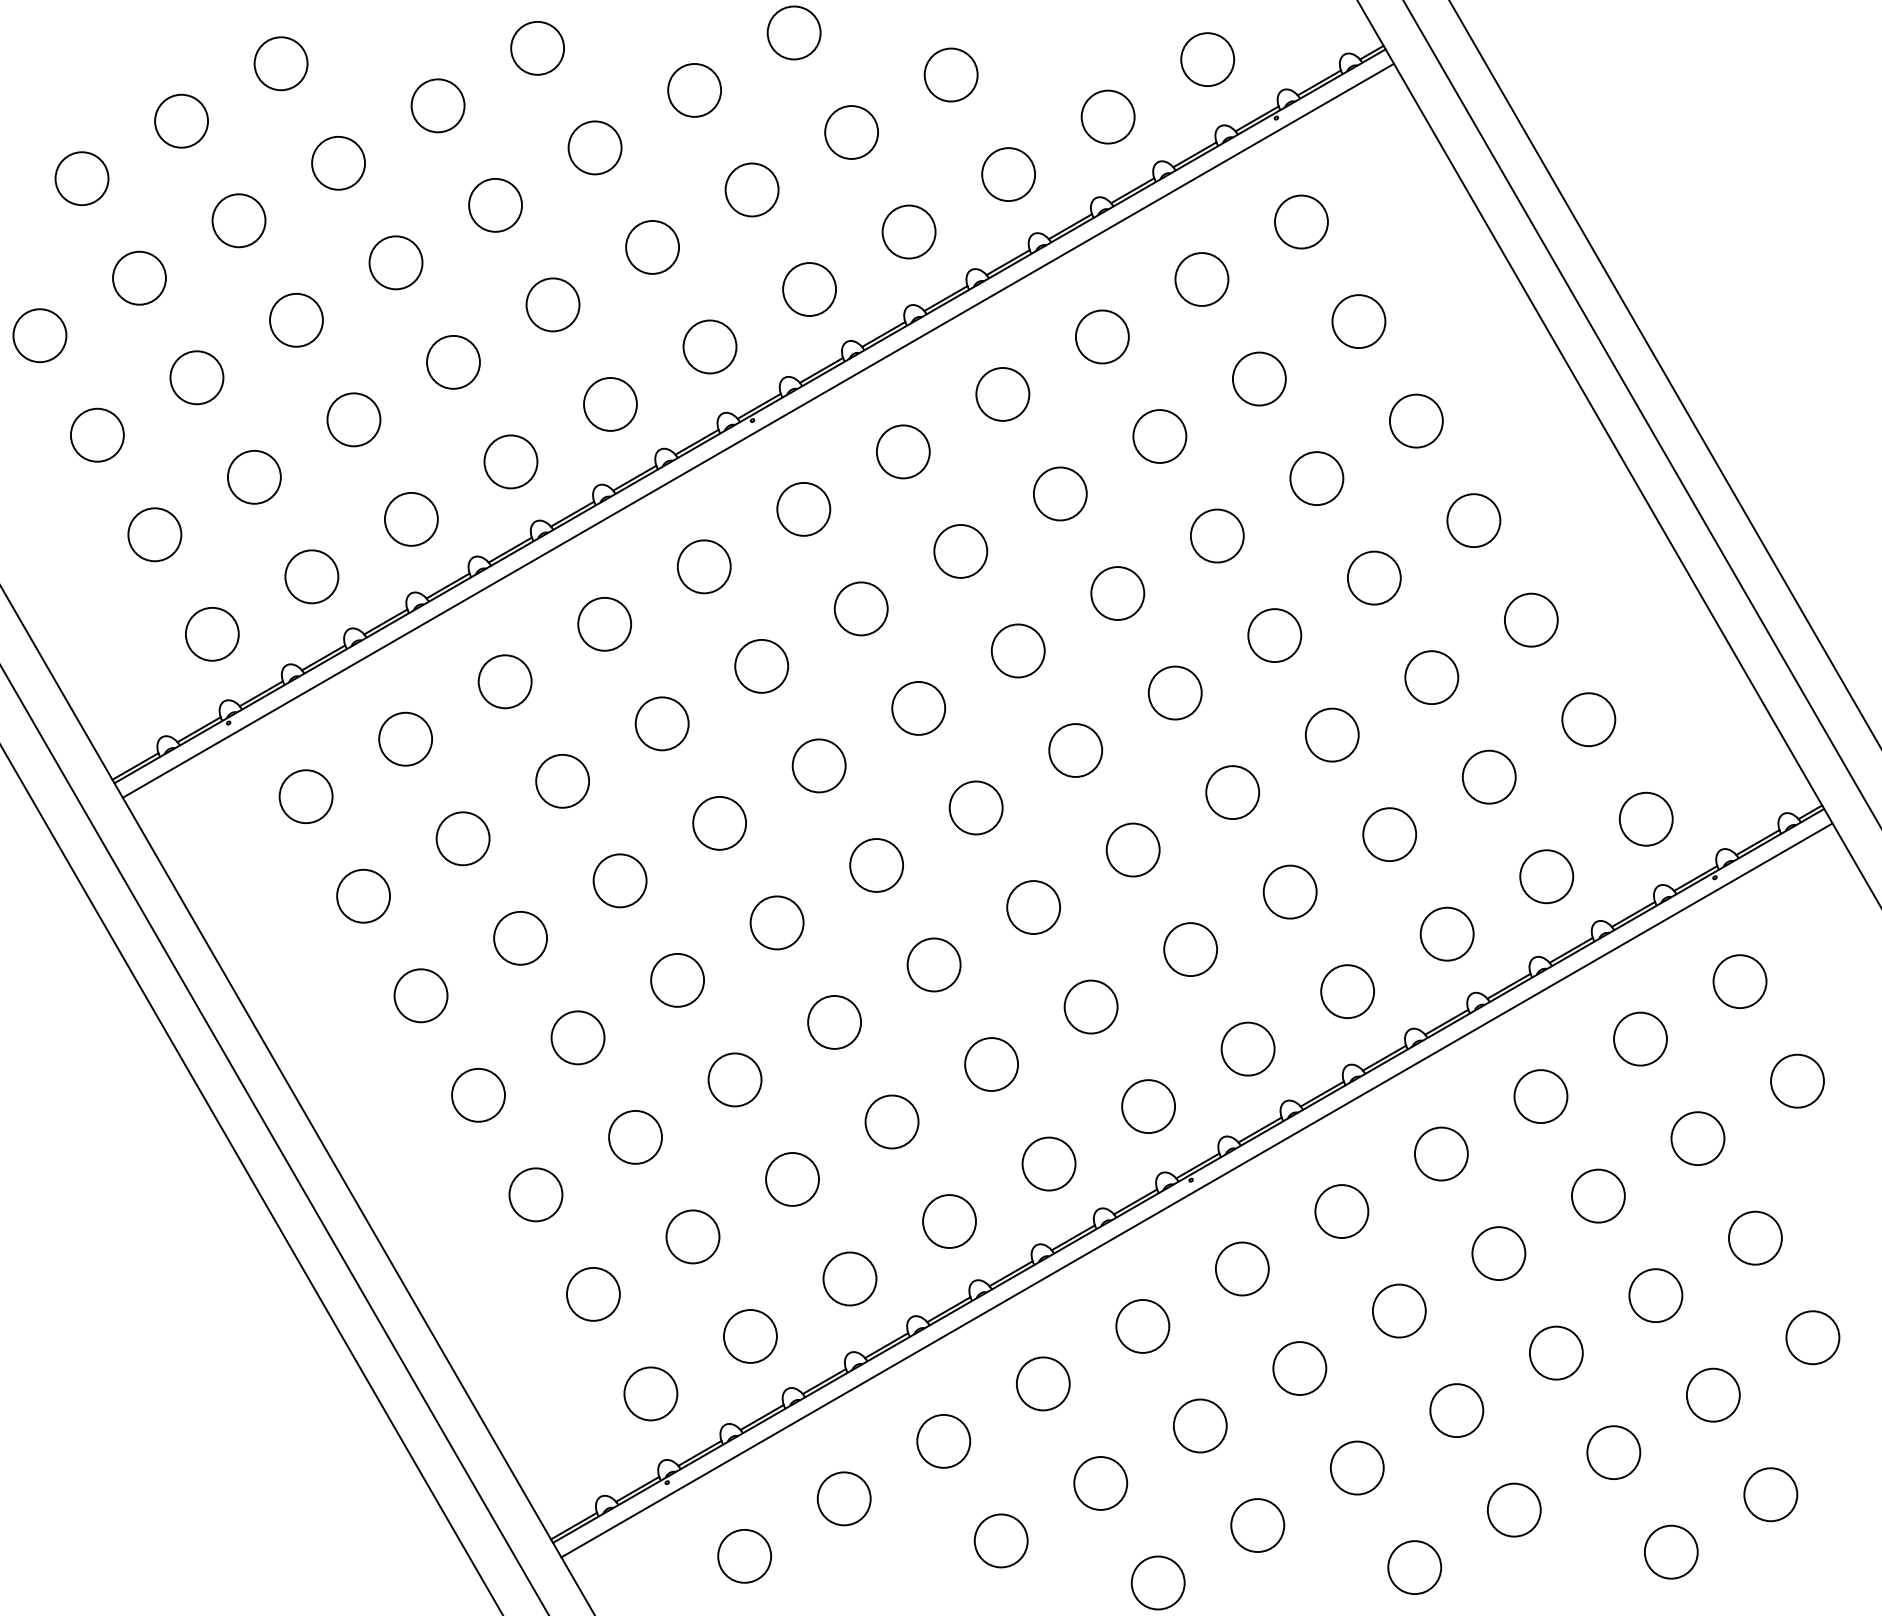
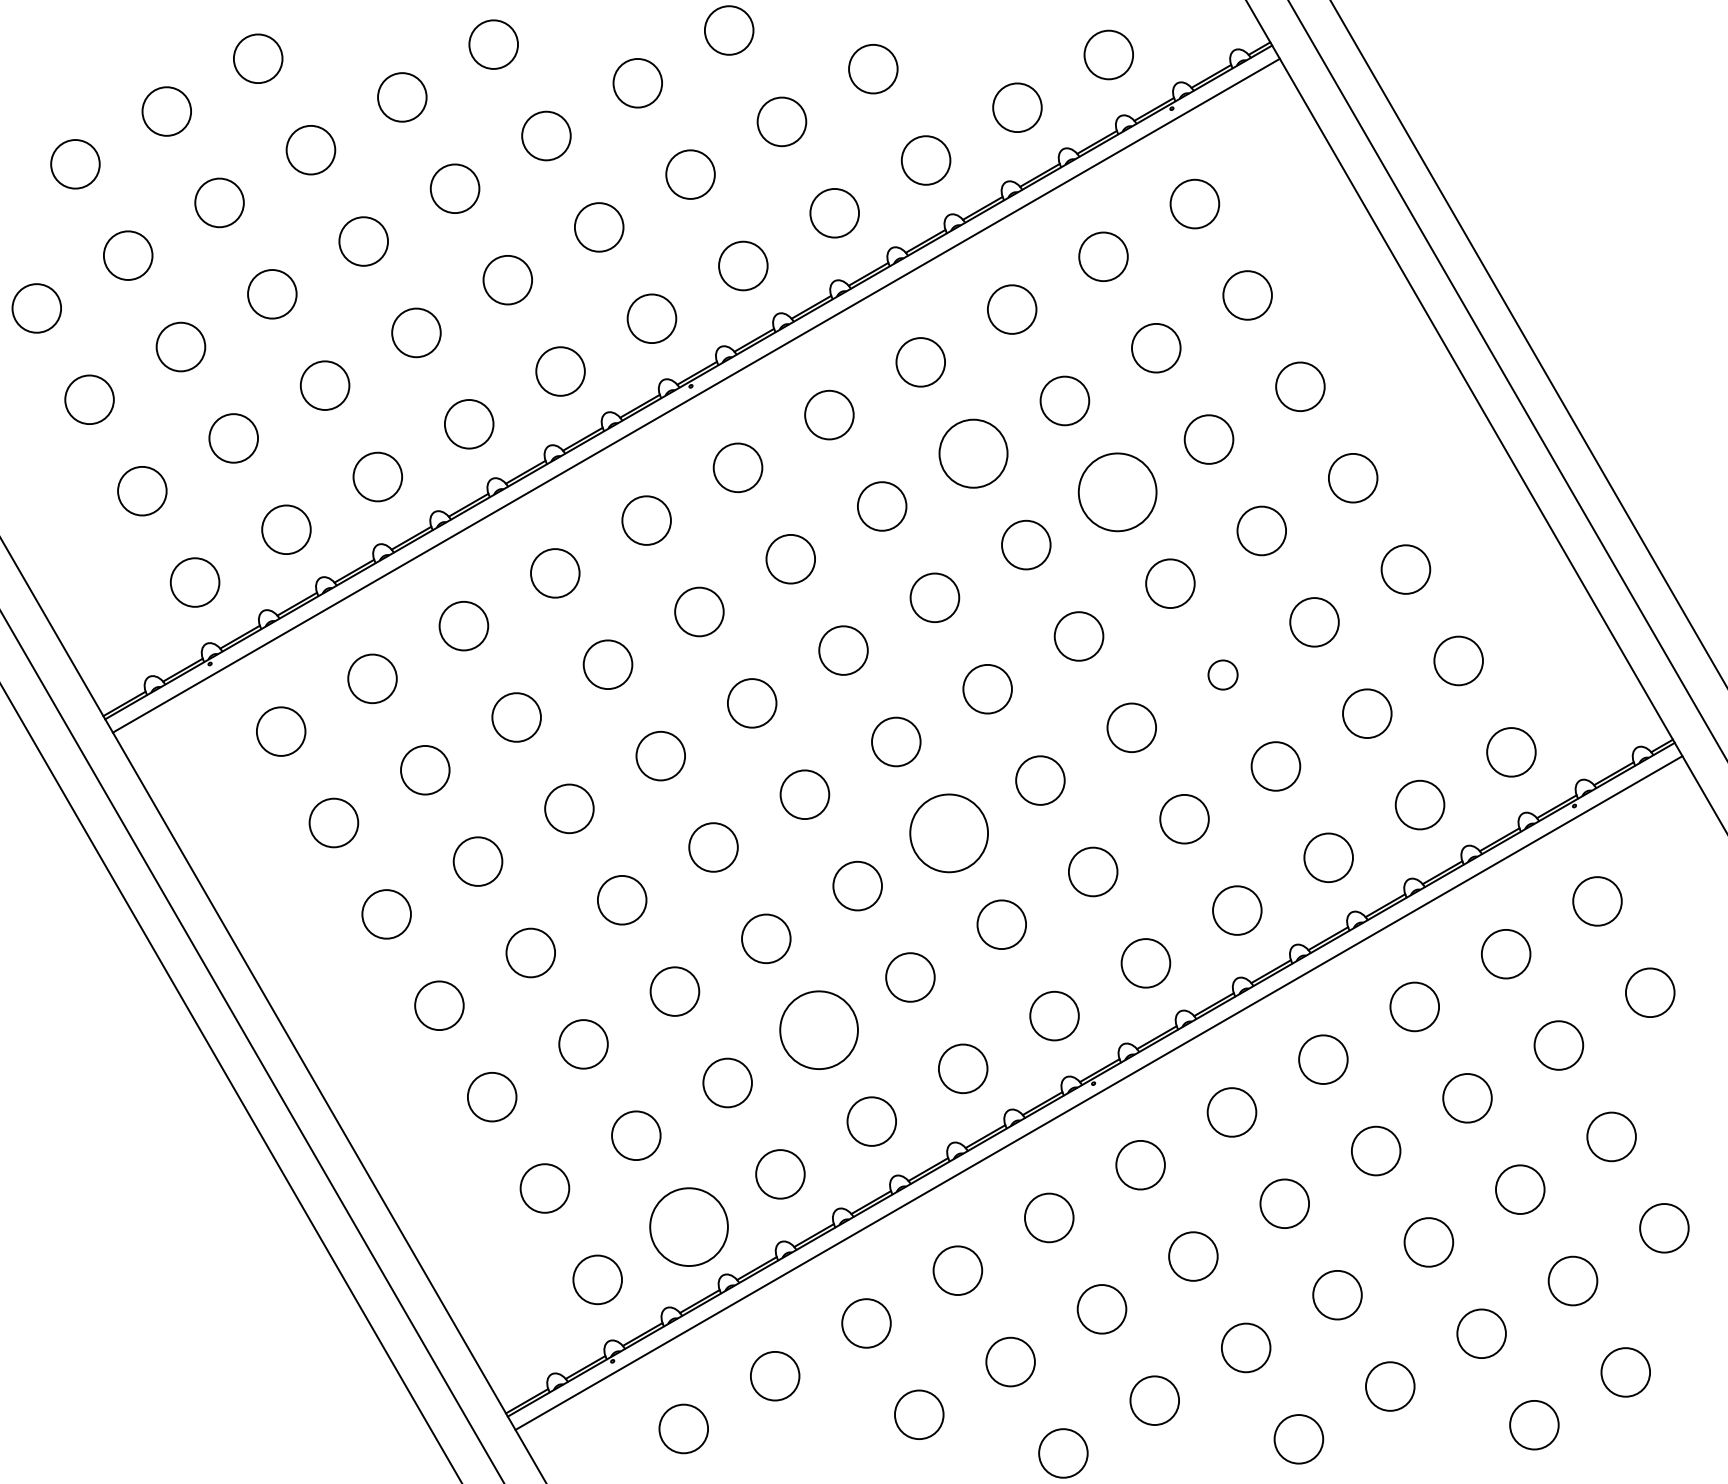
circle: (1059, 493) -> (972, 453), size x1.4
circle: (1216, 535) -> (1116, 491), size x1.6
circle: (1331, 734) -> (1222, 674), size x0.6
circle: (1033, 907) -> (948, 833), size x1.6
circle: (891, 1121) -> (818, 1029), size x1.6
circle: (749, 1336) -> (688, 1227), size x1.6

